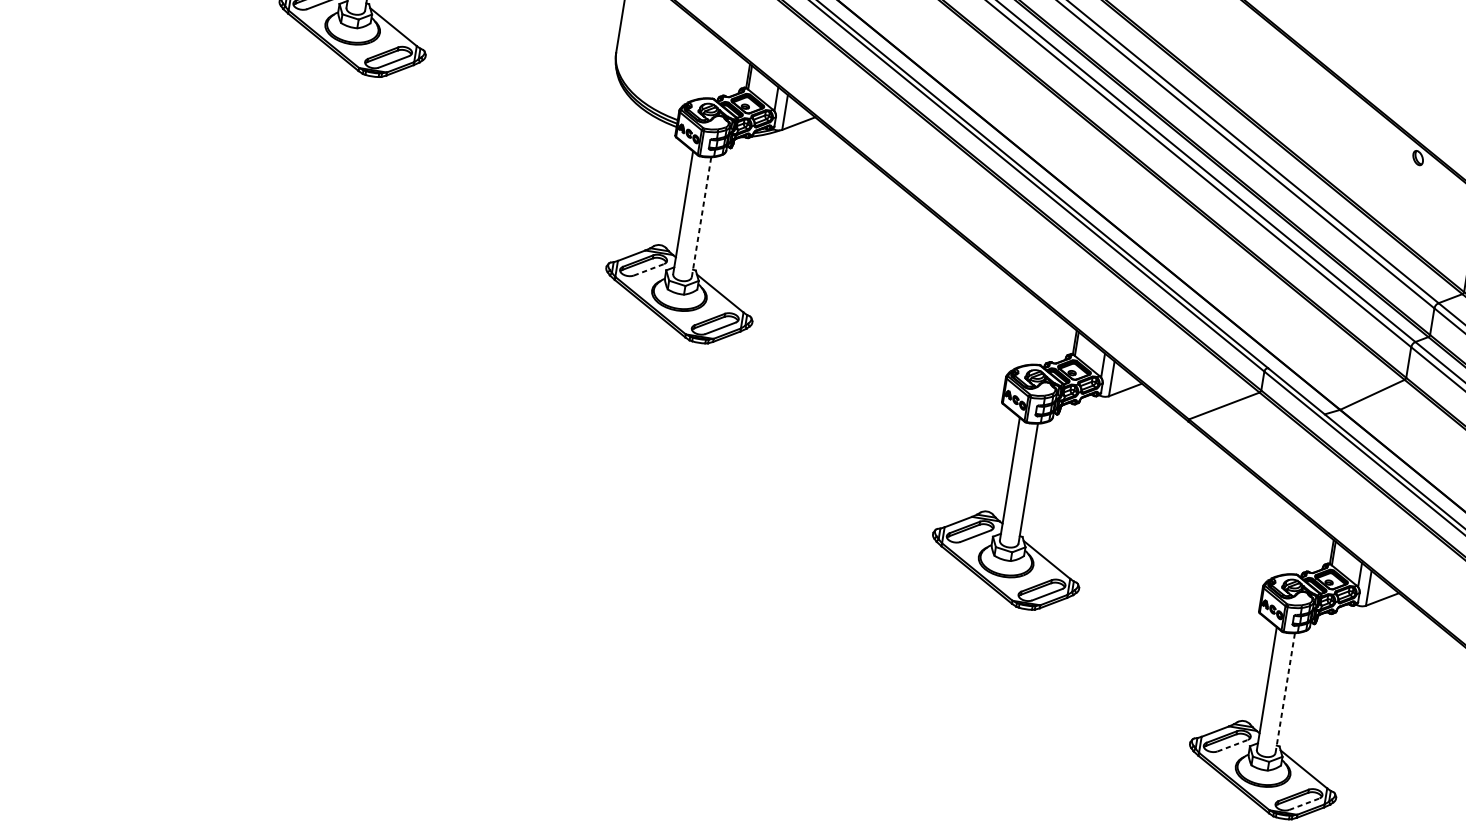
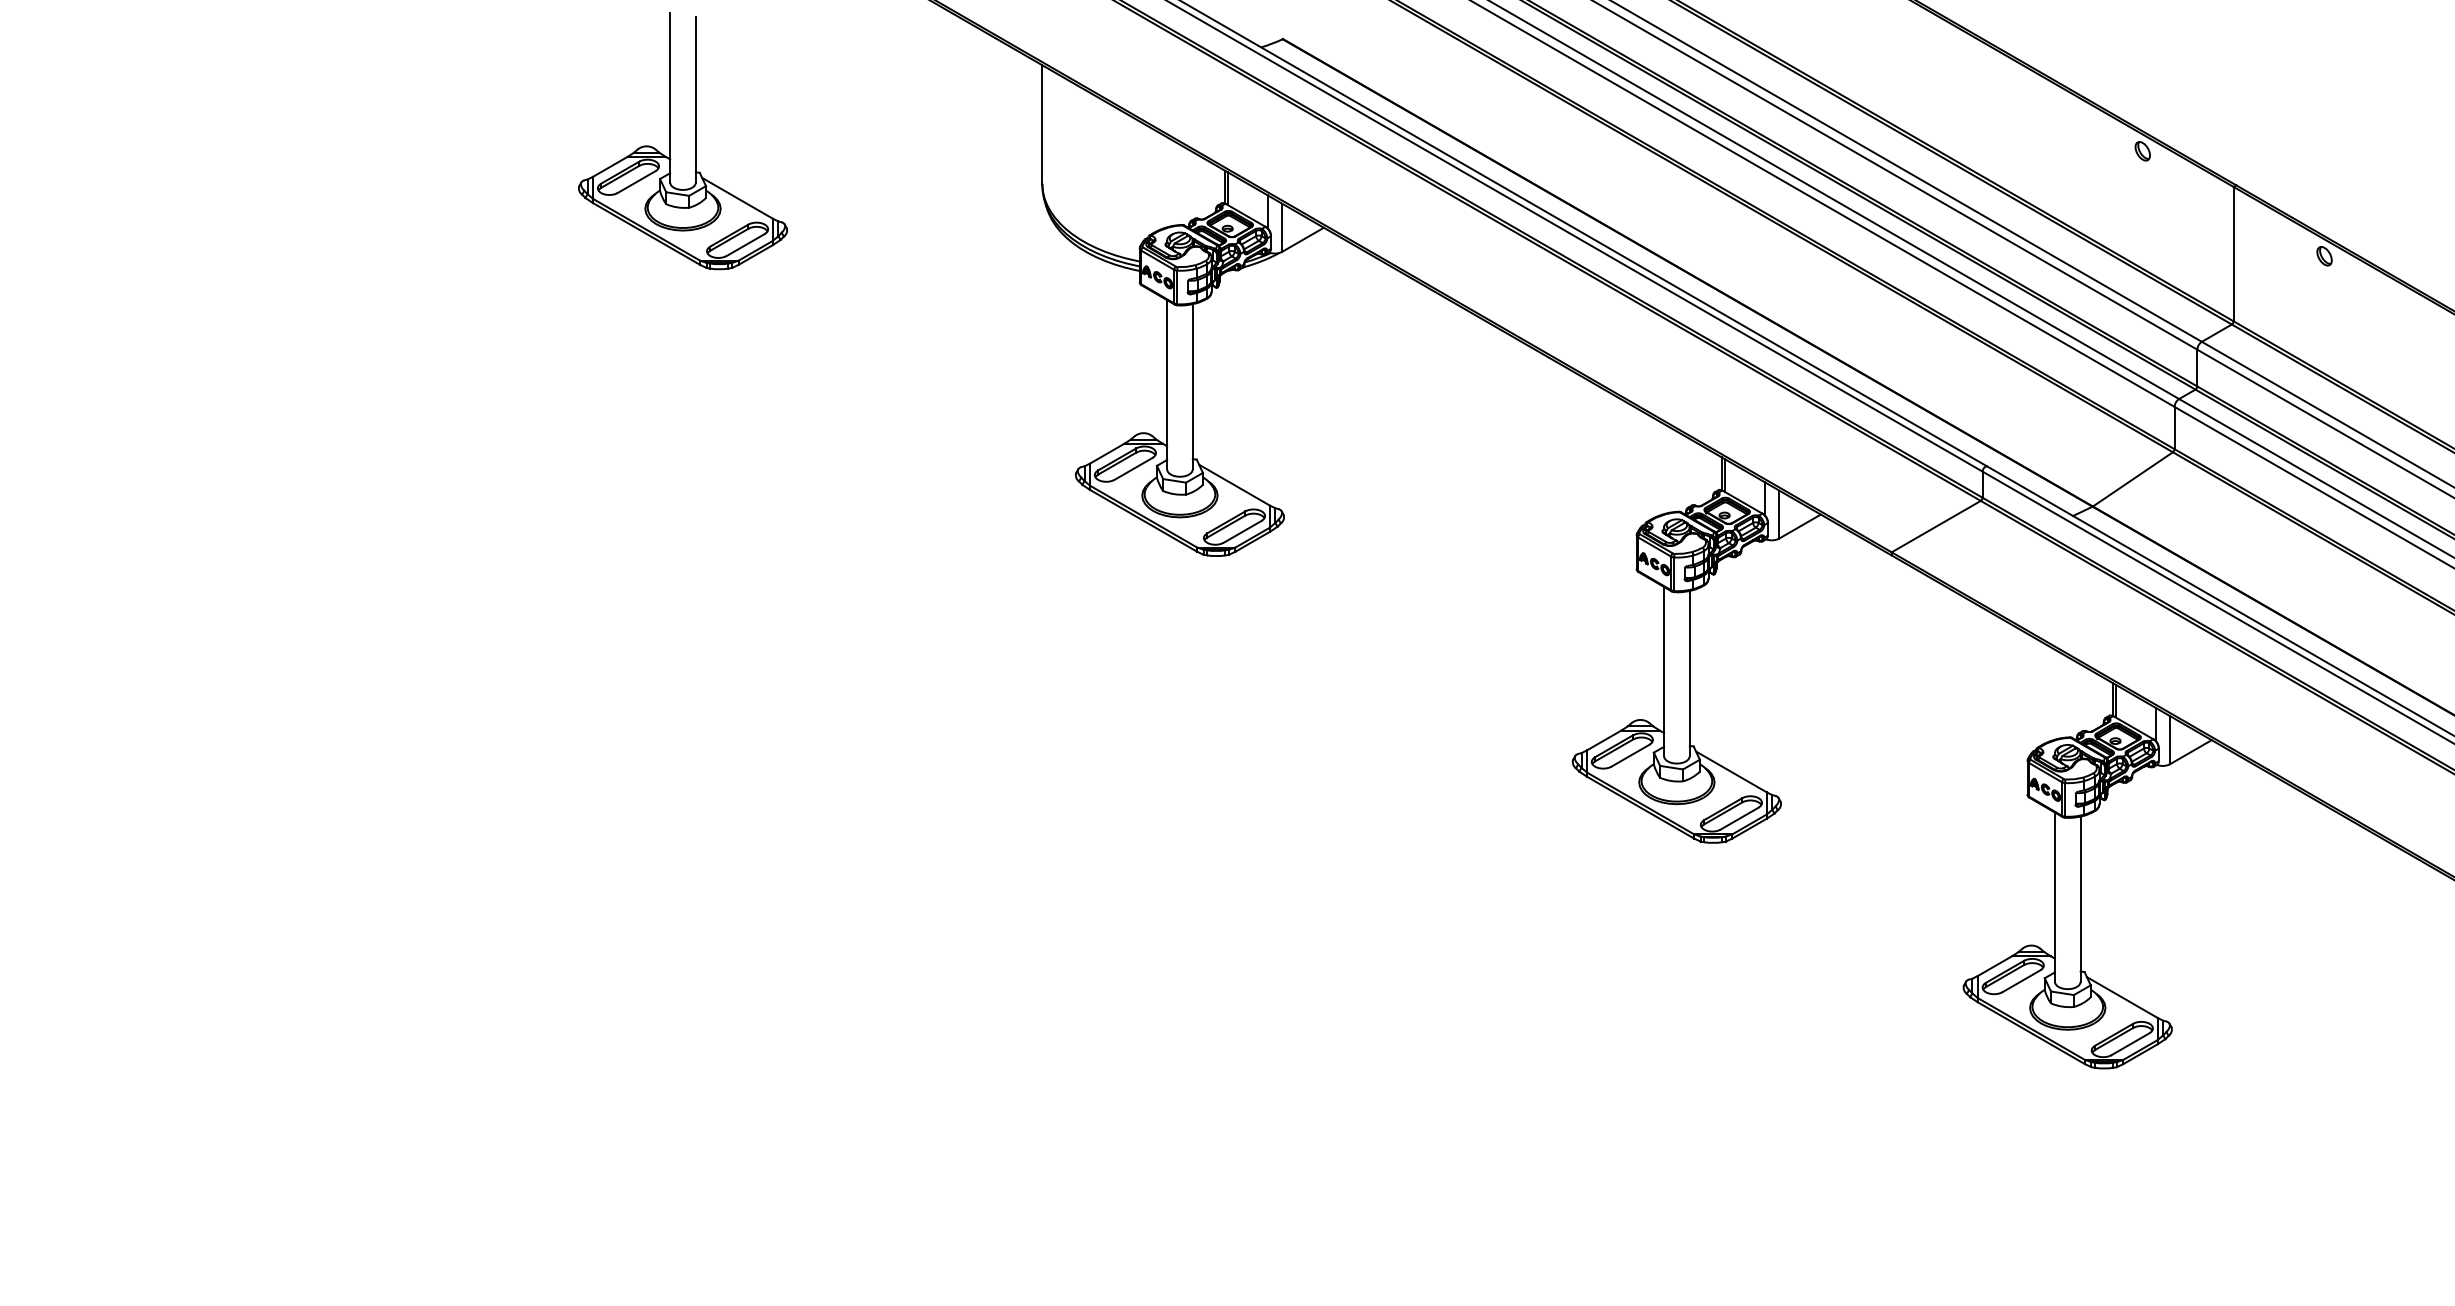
line: (701, 217) -> (1192, 386), dashed -> solid
line: (649, 269) -> (1134, 468), dashed -> solid
line: (1285, 693) -> (2080, 899), dashed -> solid
line: (1232, 745) -> (2021, 981), dashed -> solid
line: (1304, 803) -> (2130, 1043), dashed -> solid

